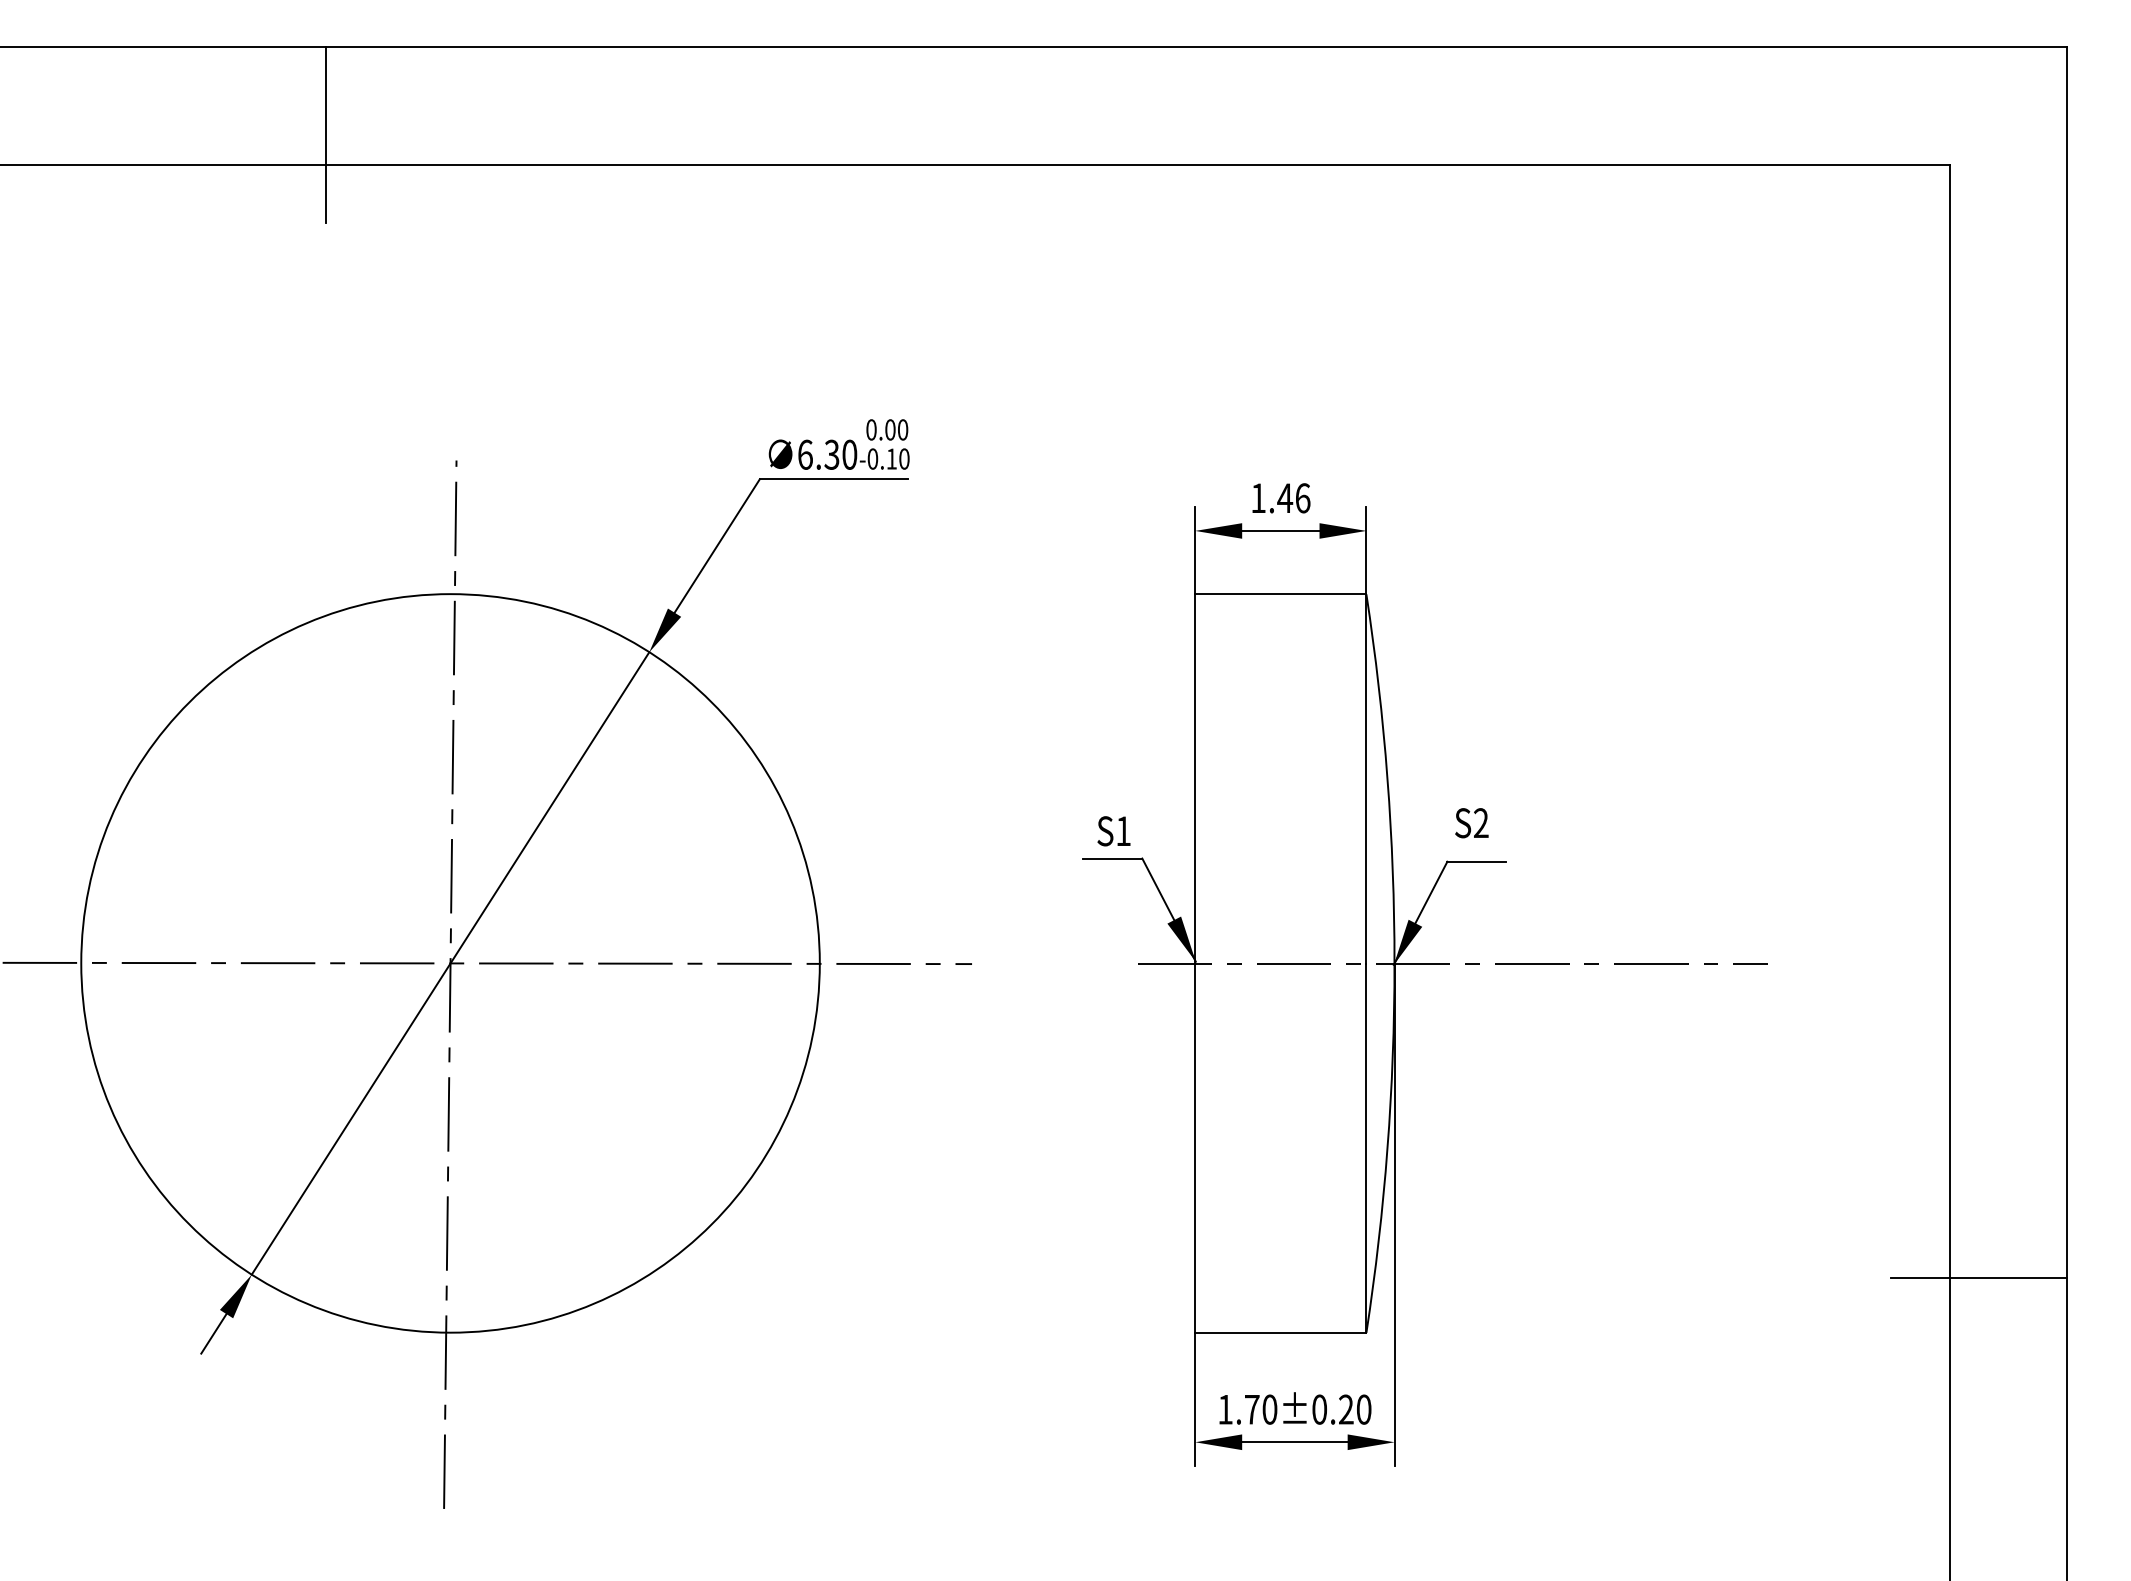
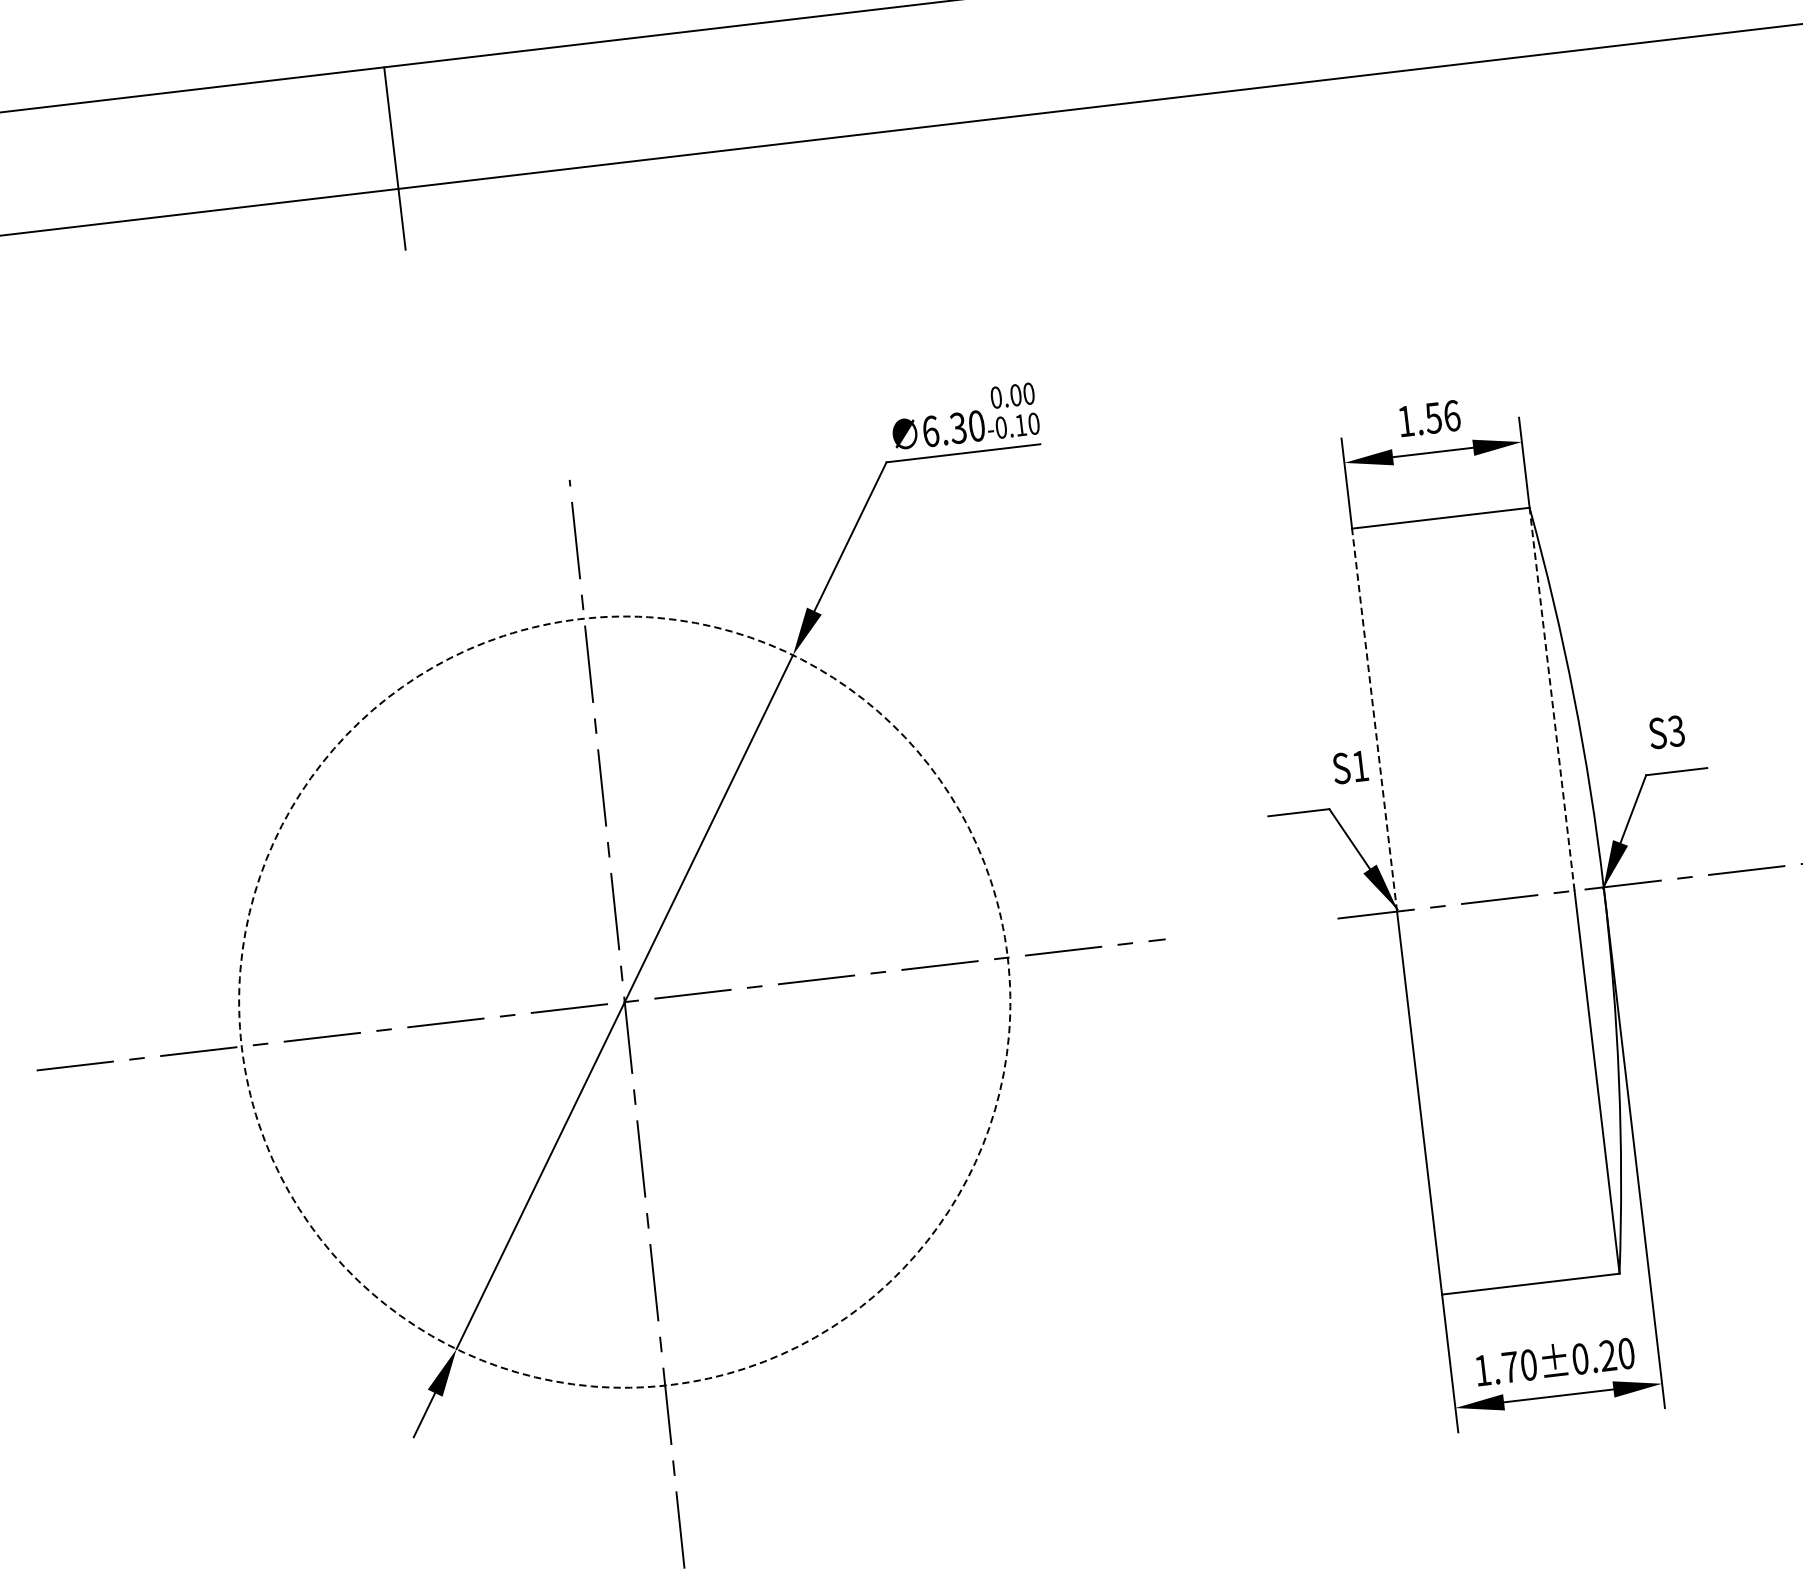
text: (1285, 498) -> (1434, 418), 1.46 -> 1.56
line: (1195, 778) -> (1374, 719), solid -> dashed
line: (1366, 778) -> (1552, 698), solid -> dashed
text: (1480, 823) -> (1675, 731), S2 -> S3
text: (1113, 831) -> (1349, 767), moved
circle: (450, 963) -> (624, 1002), solid -> dashed

